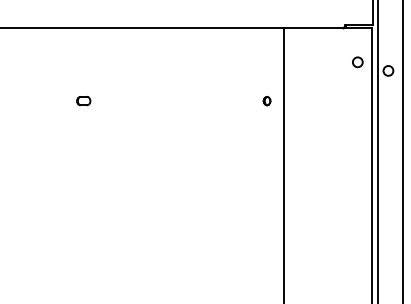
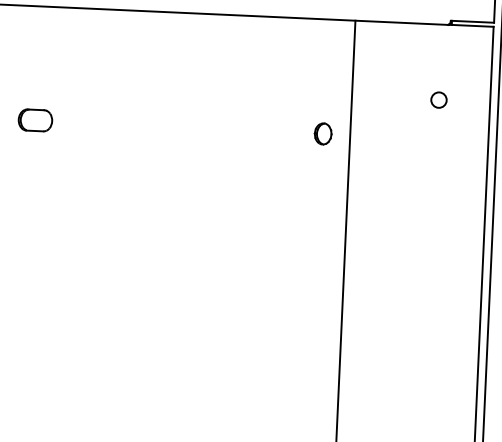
circle: (357, 62) -> (438, 100), moved
part: (266, 100) -> (322, 132), size x1.6
part: (83, 101) -> (35, 121), size x1.6

